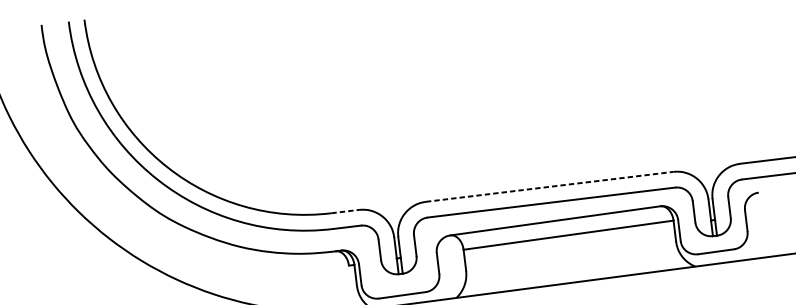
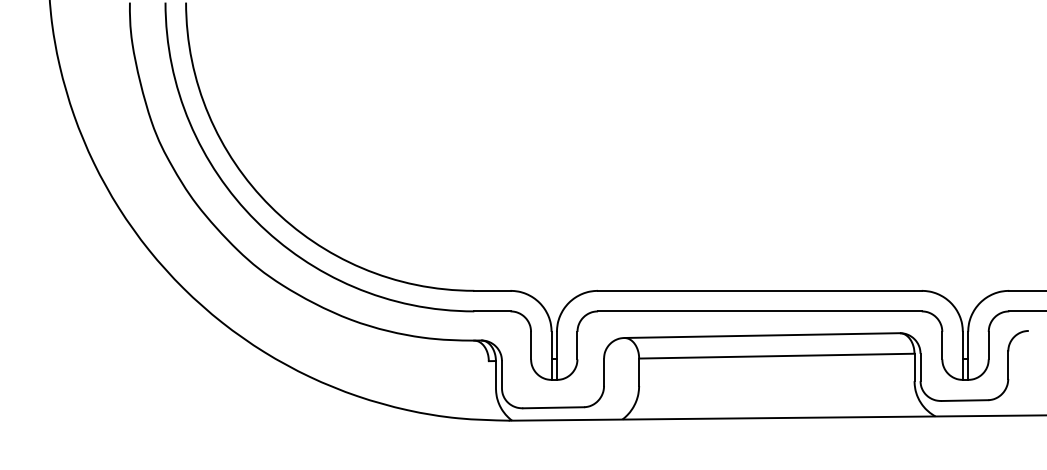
line: (549, 186) -> (759, 290), dashed -> solid
line: (345, 211) -> (492, 290), dashed -> solid

